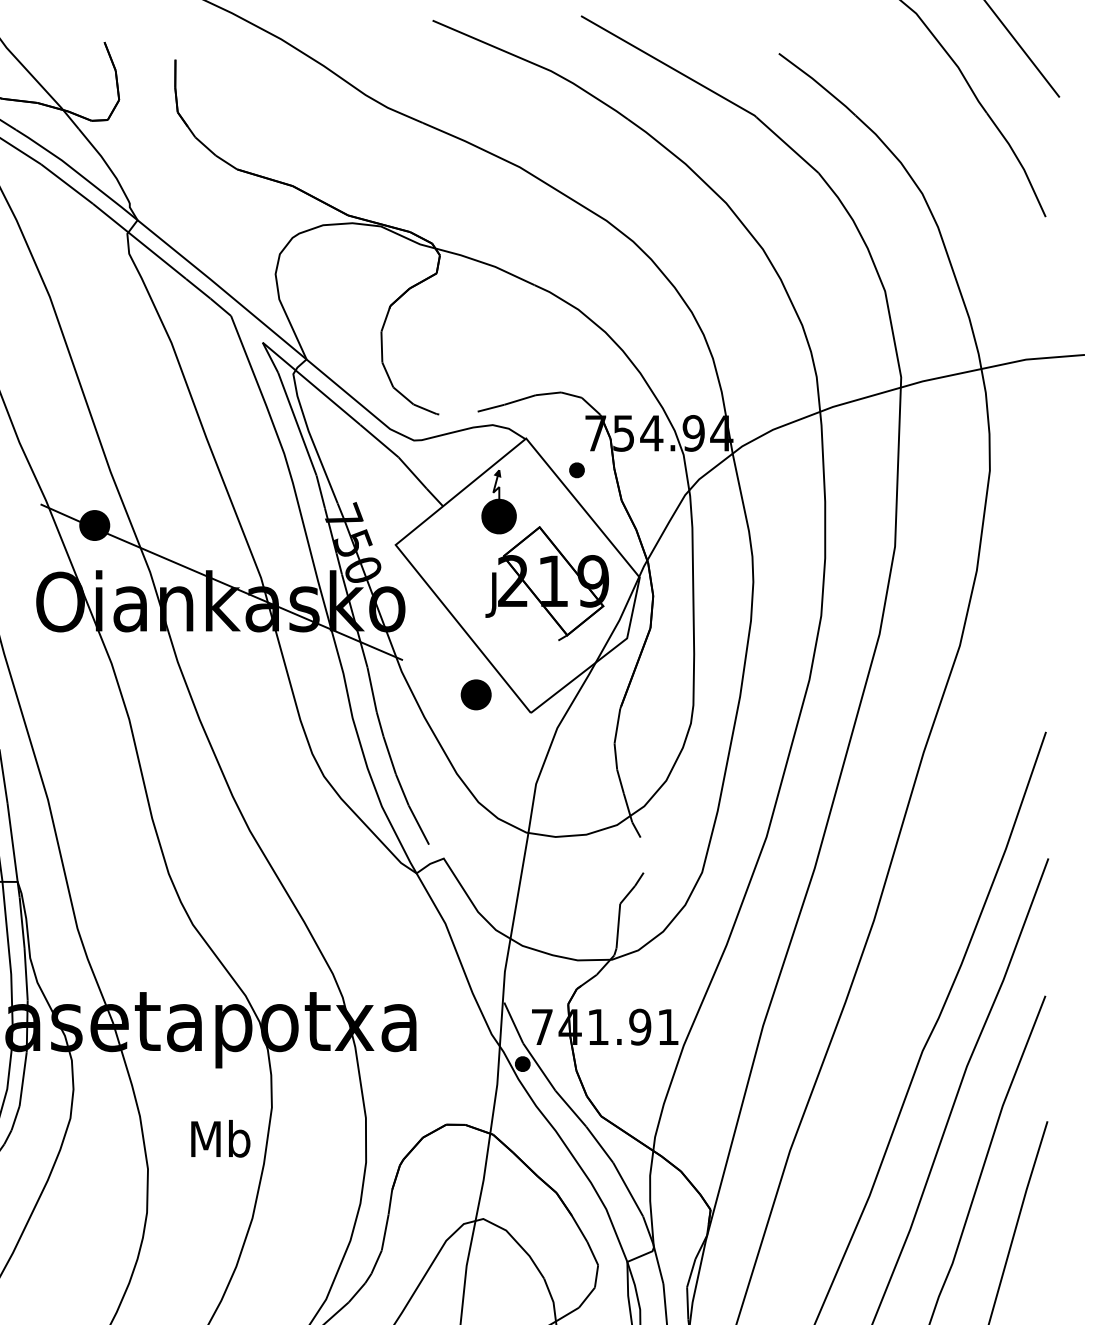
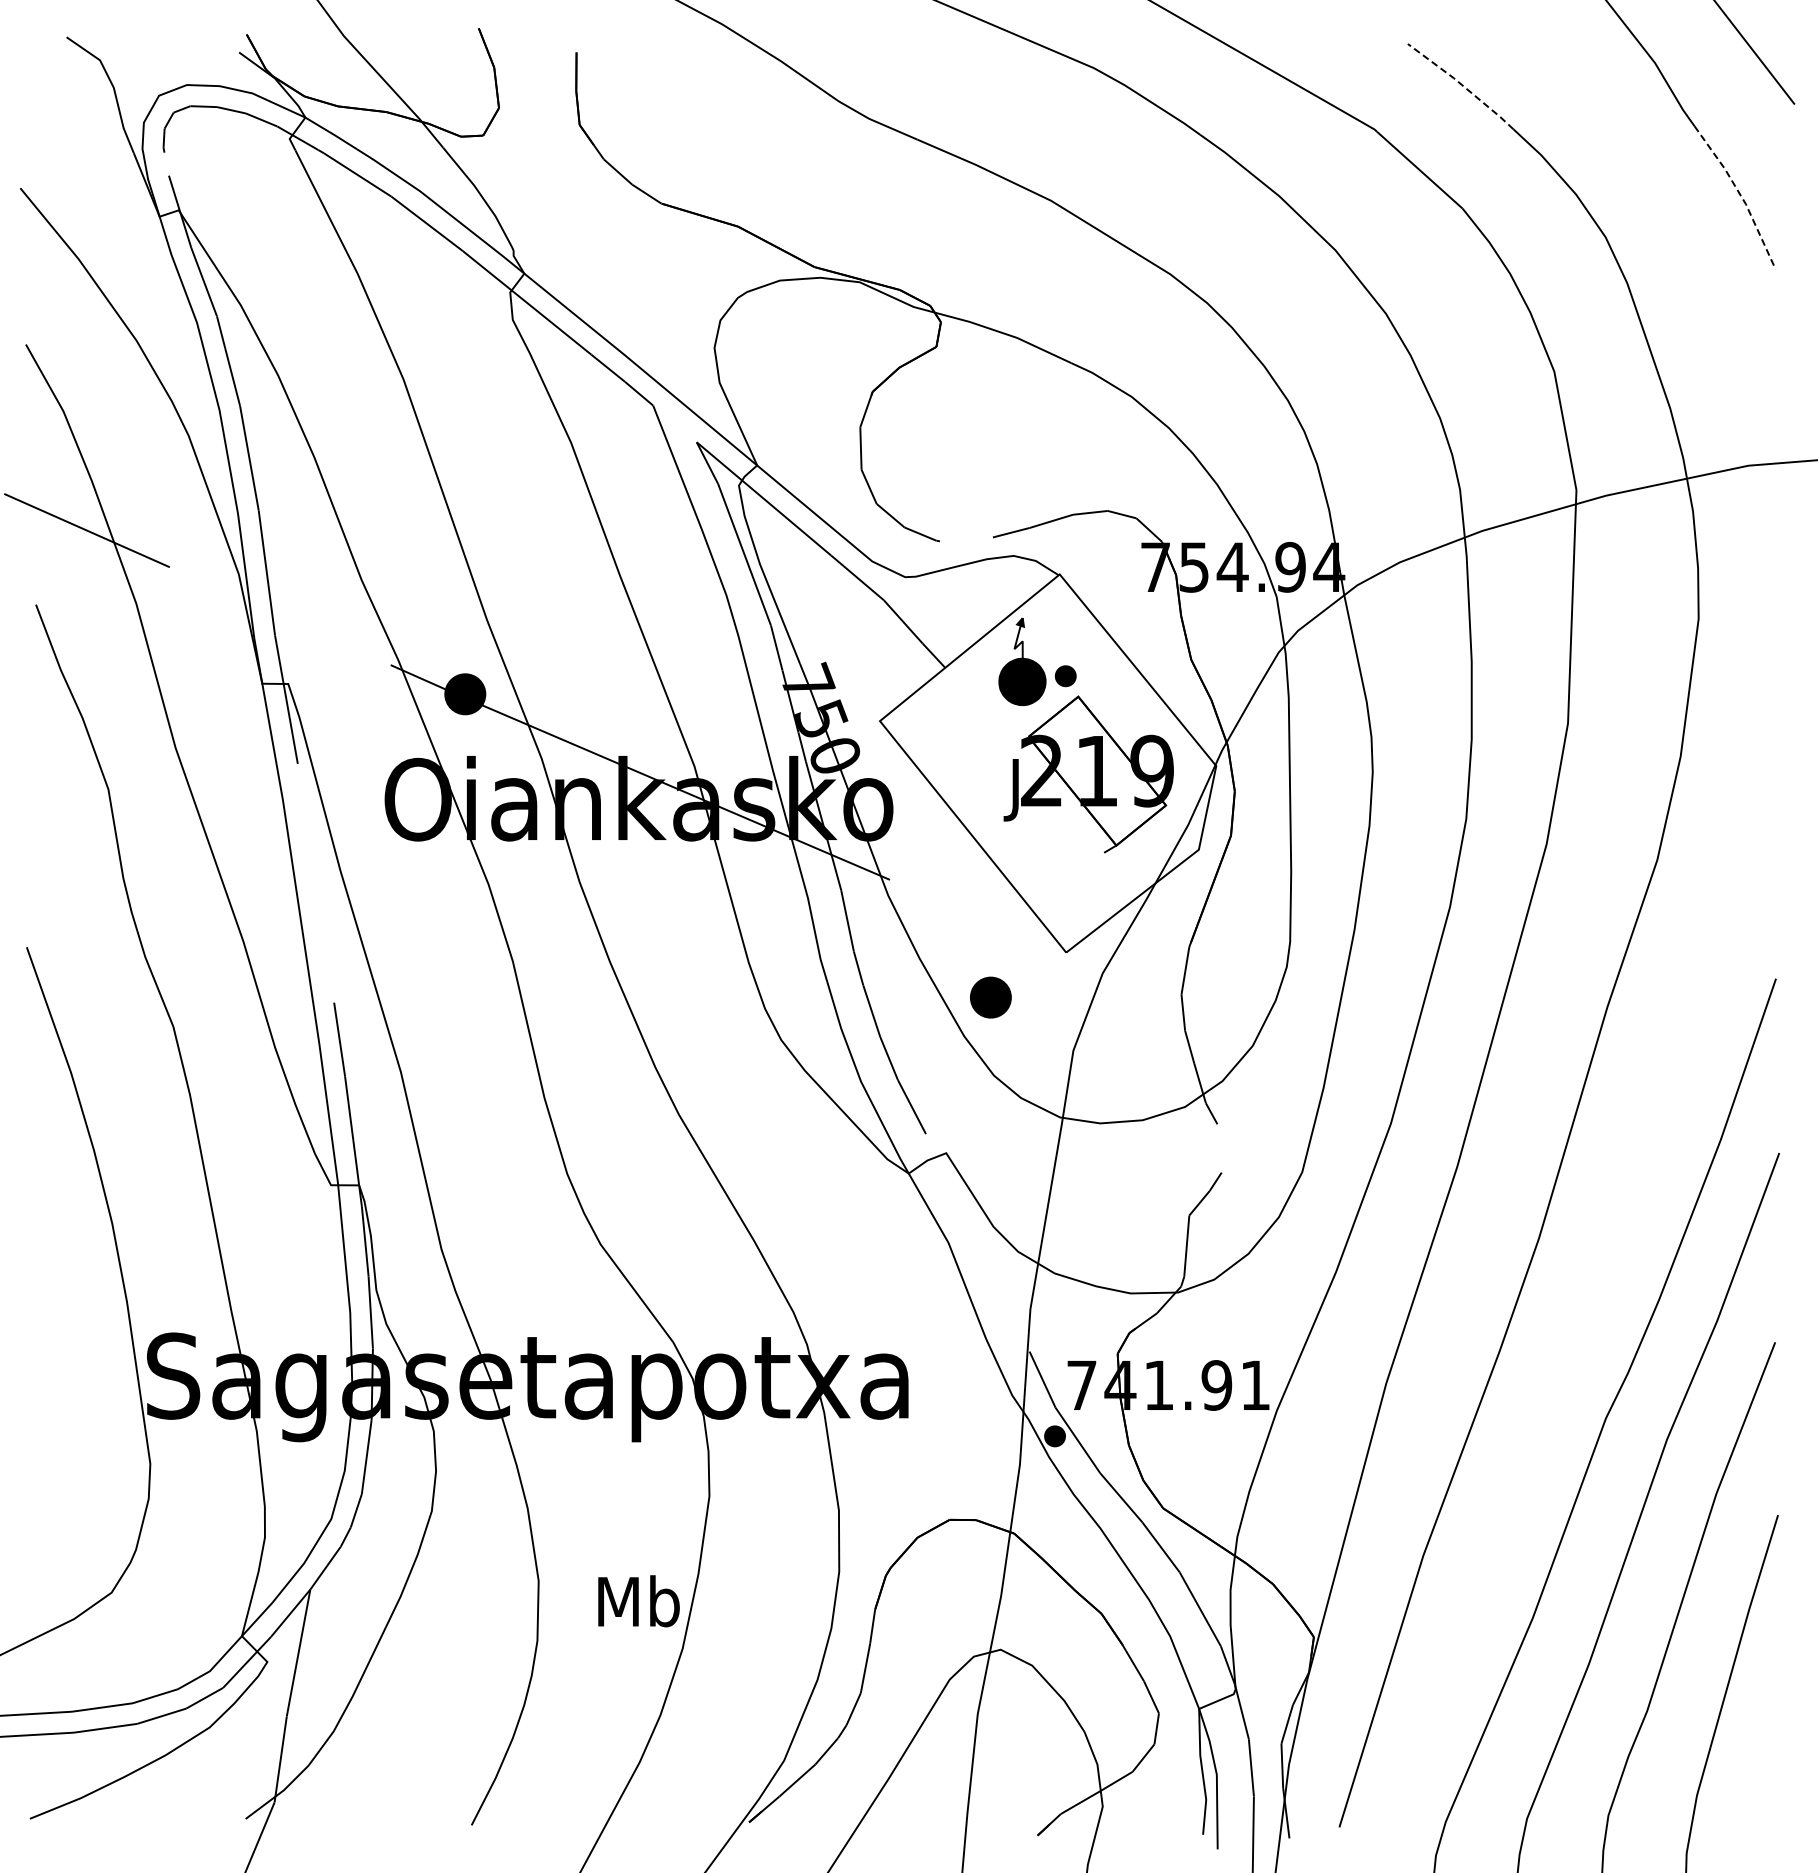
line: (817, 82) -> (1461, 84), solid -> dashed
line: (1020, 162) -> (1740, 194), solid -> dashed
part: (576, 470) -> (1065, 676), moved
part: (475, 694) -> (990, 997), moved
text: (220, 1138) -> (638, 1601), moved

